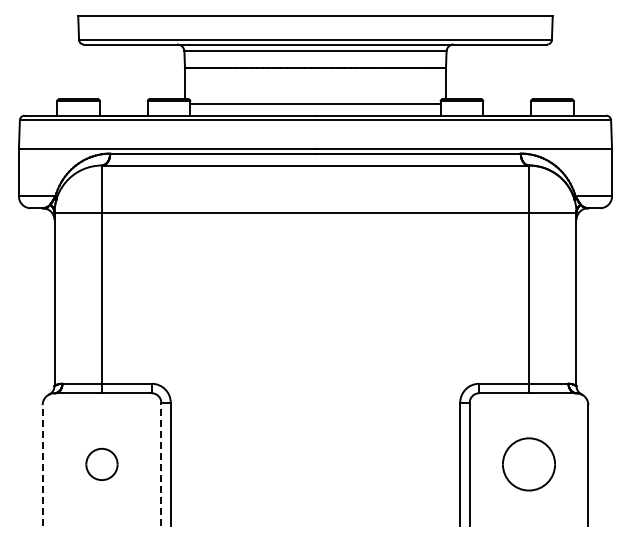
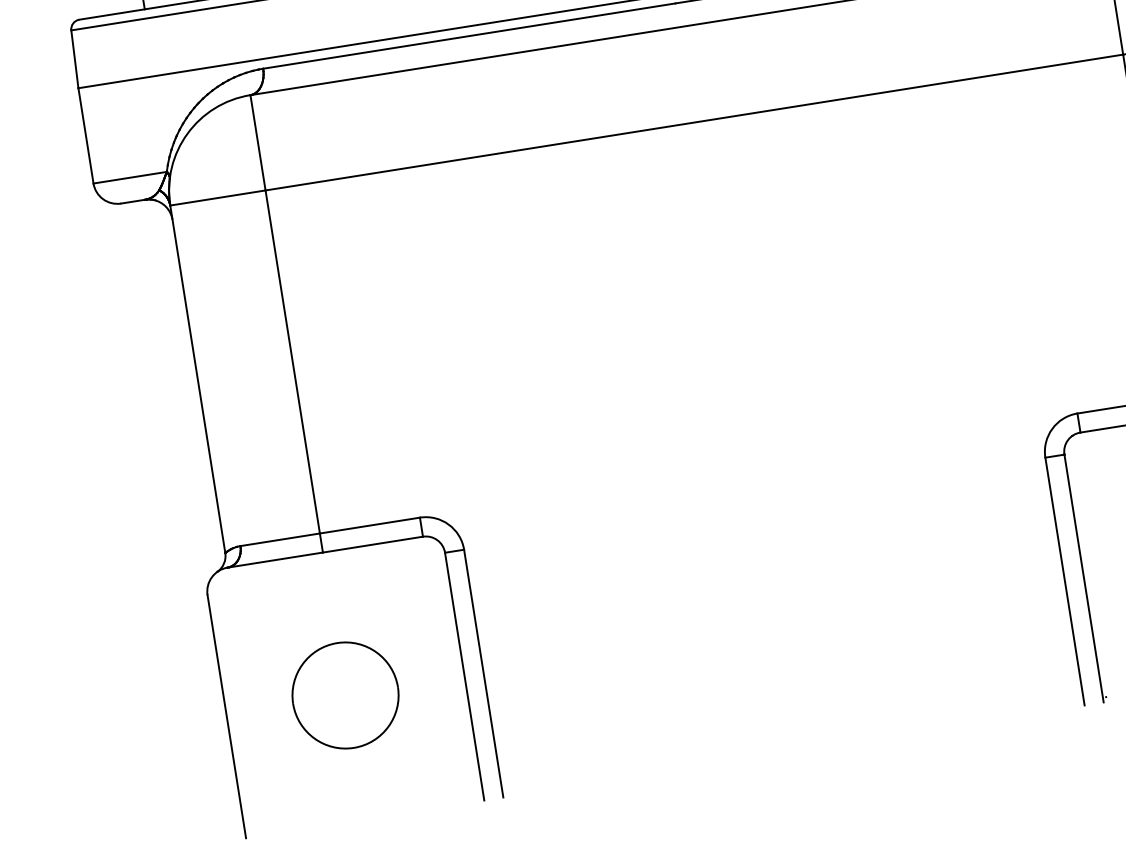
part: (101, 464) -> (344, 695), size x1.67
line: (161, 464) -> (465, 676), dashed -> solid
line: (42, 465) -> (226, 716), dashed -> solid

